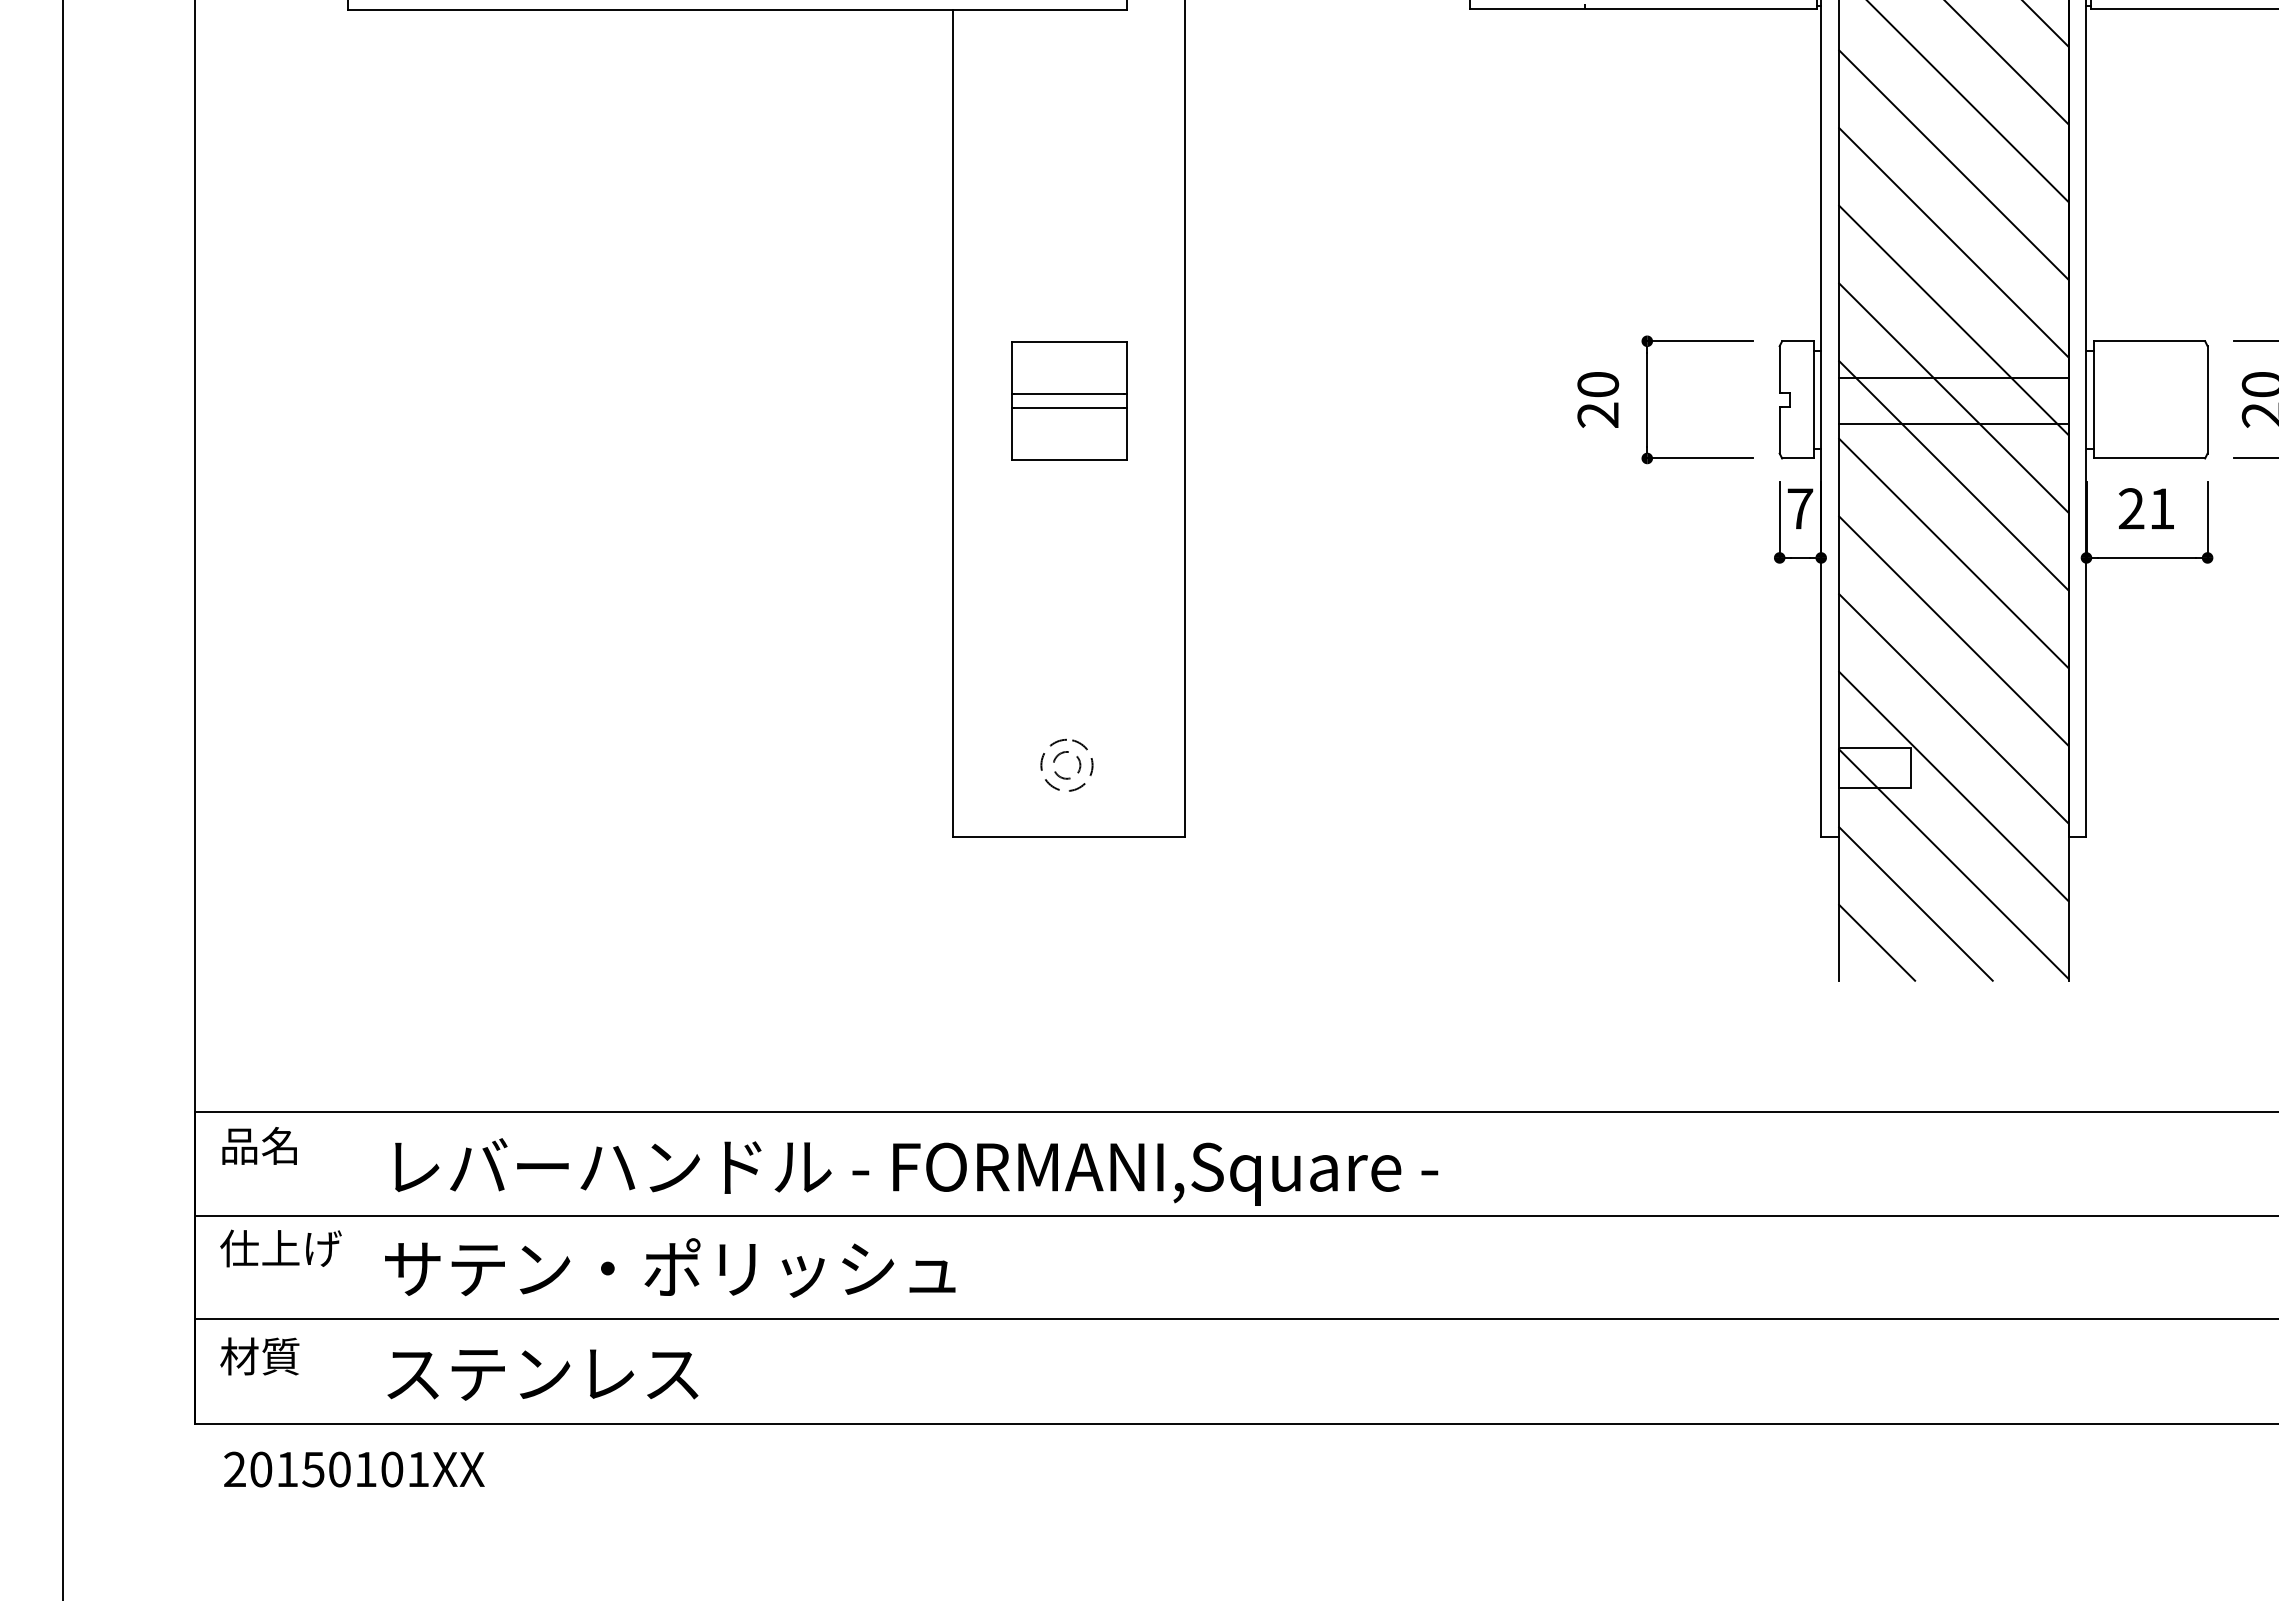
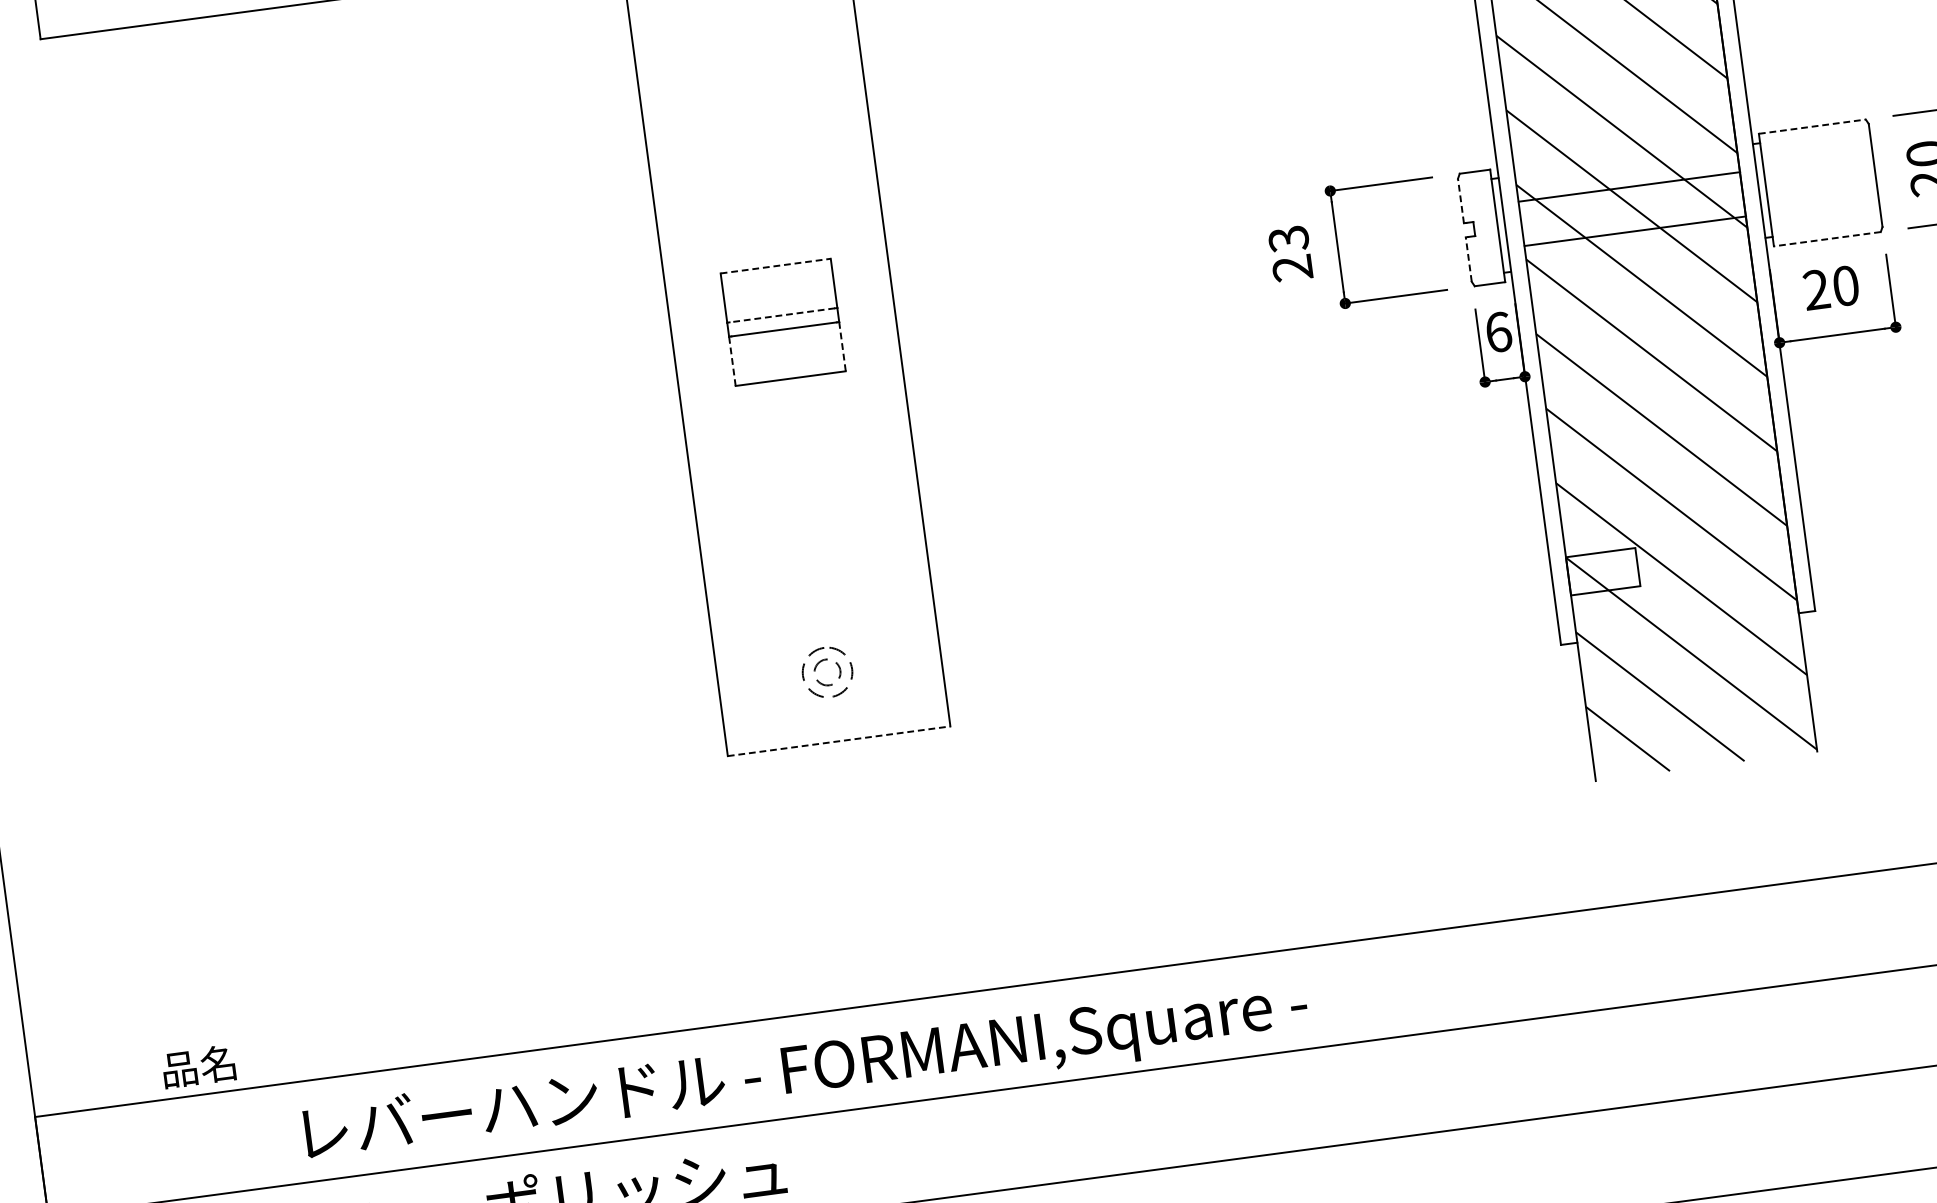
line: (2149, 341) -> (1812, 126), solid -> dashed
line: (1069, 342) -> (775, 266), solid -> dashed
line: (1779, 368) -> (1460, 200), solid -> dashed
text: (1598, 384) -> (1288, 238), 20 -> 23
line: (1069, 393) -> (782, 315), solid -> dashed
line: (1779, 429) -> (1468, 258), solid -> dashed
line: (1012, 433) -> (732, 360), solid -> dashed
line: (1126, 433) -> (842, 346), solid -> dashed
line: (2149, 458) -> (1827, 239), solid -> dashed
text: (1800, 508) -> (1498, 331), 7 -> 6
text: (2161, 508) -> (1845, 285), 21 -> 20
line: (1069, 837) -> (839, 741), solid -> dashed
text: (259, 1145) -> (198, 1066), moved
text: (916, 1171) -> (806, 1072), moved

